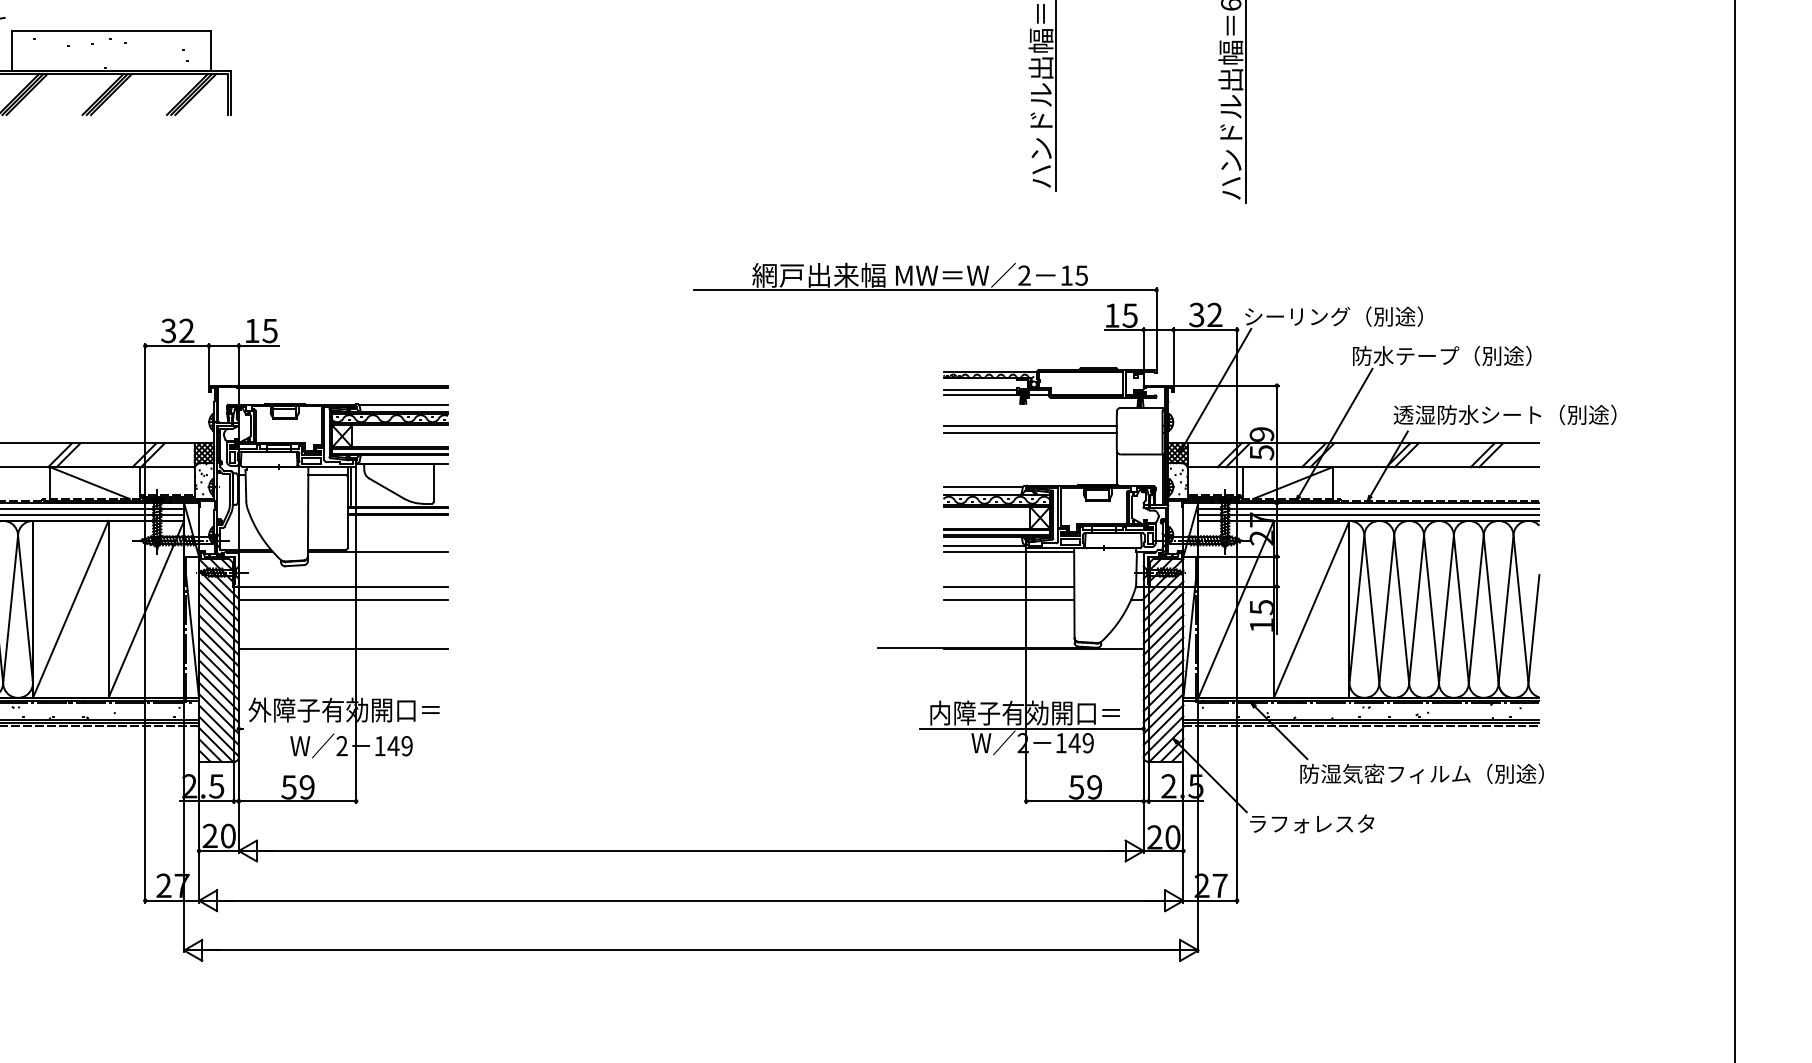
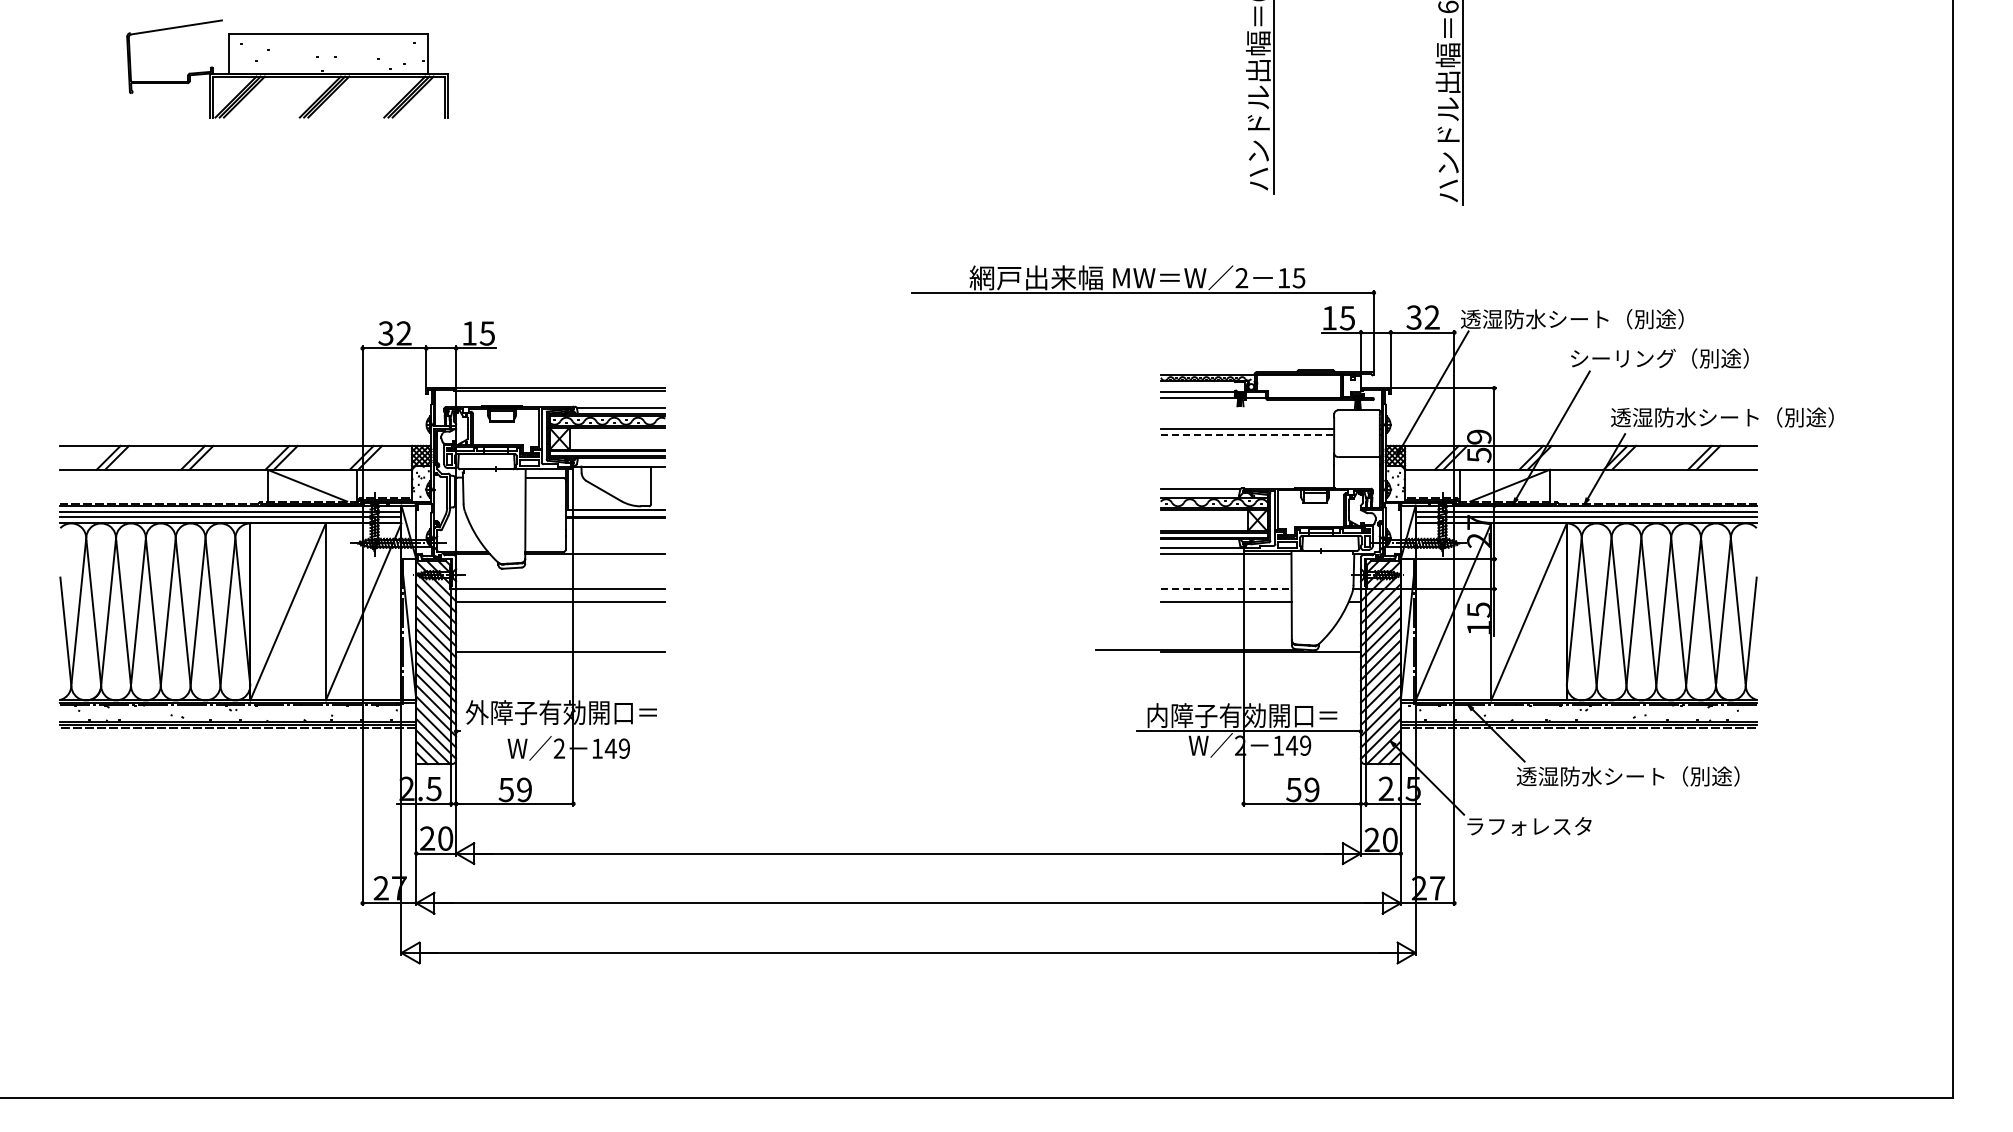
text: (1355, 316) -> (1572, 319), シーリング（別途） -> 透湿防水シート（別途）
text: (1406, 355) -> (1623, 358), 防水テープ（別途） -> シーリング（別途）
line: (1030, 432) -> (1247, 435), solid -> dashed
line: (1009, 586) -> (1226, 589), solid -> dashed
text: (1421, 773) -> (1638, 776), 防湿気密フィルム（別途） -> 透湿防水シート（別途）

